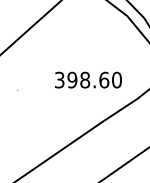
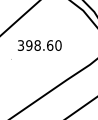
text: (87, 80) -> (39, 45), moved

